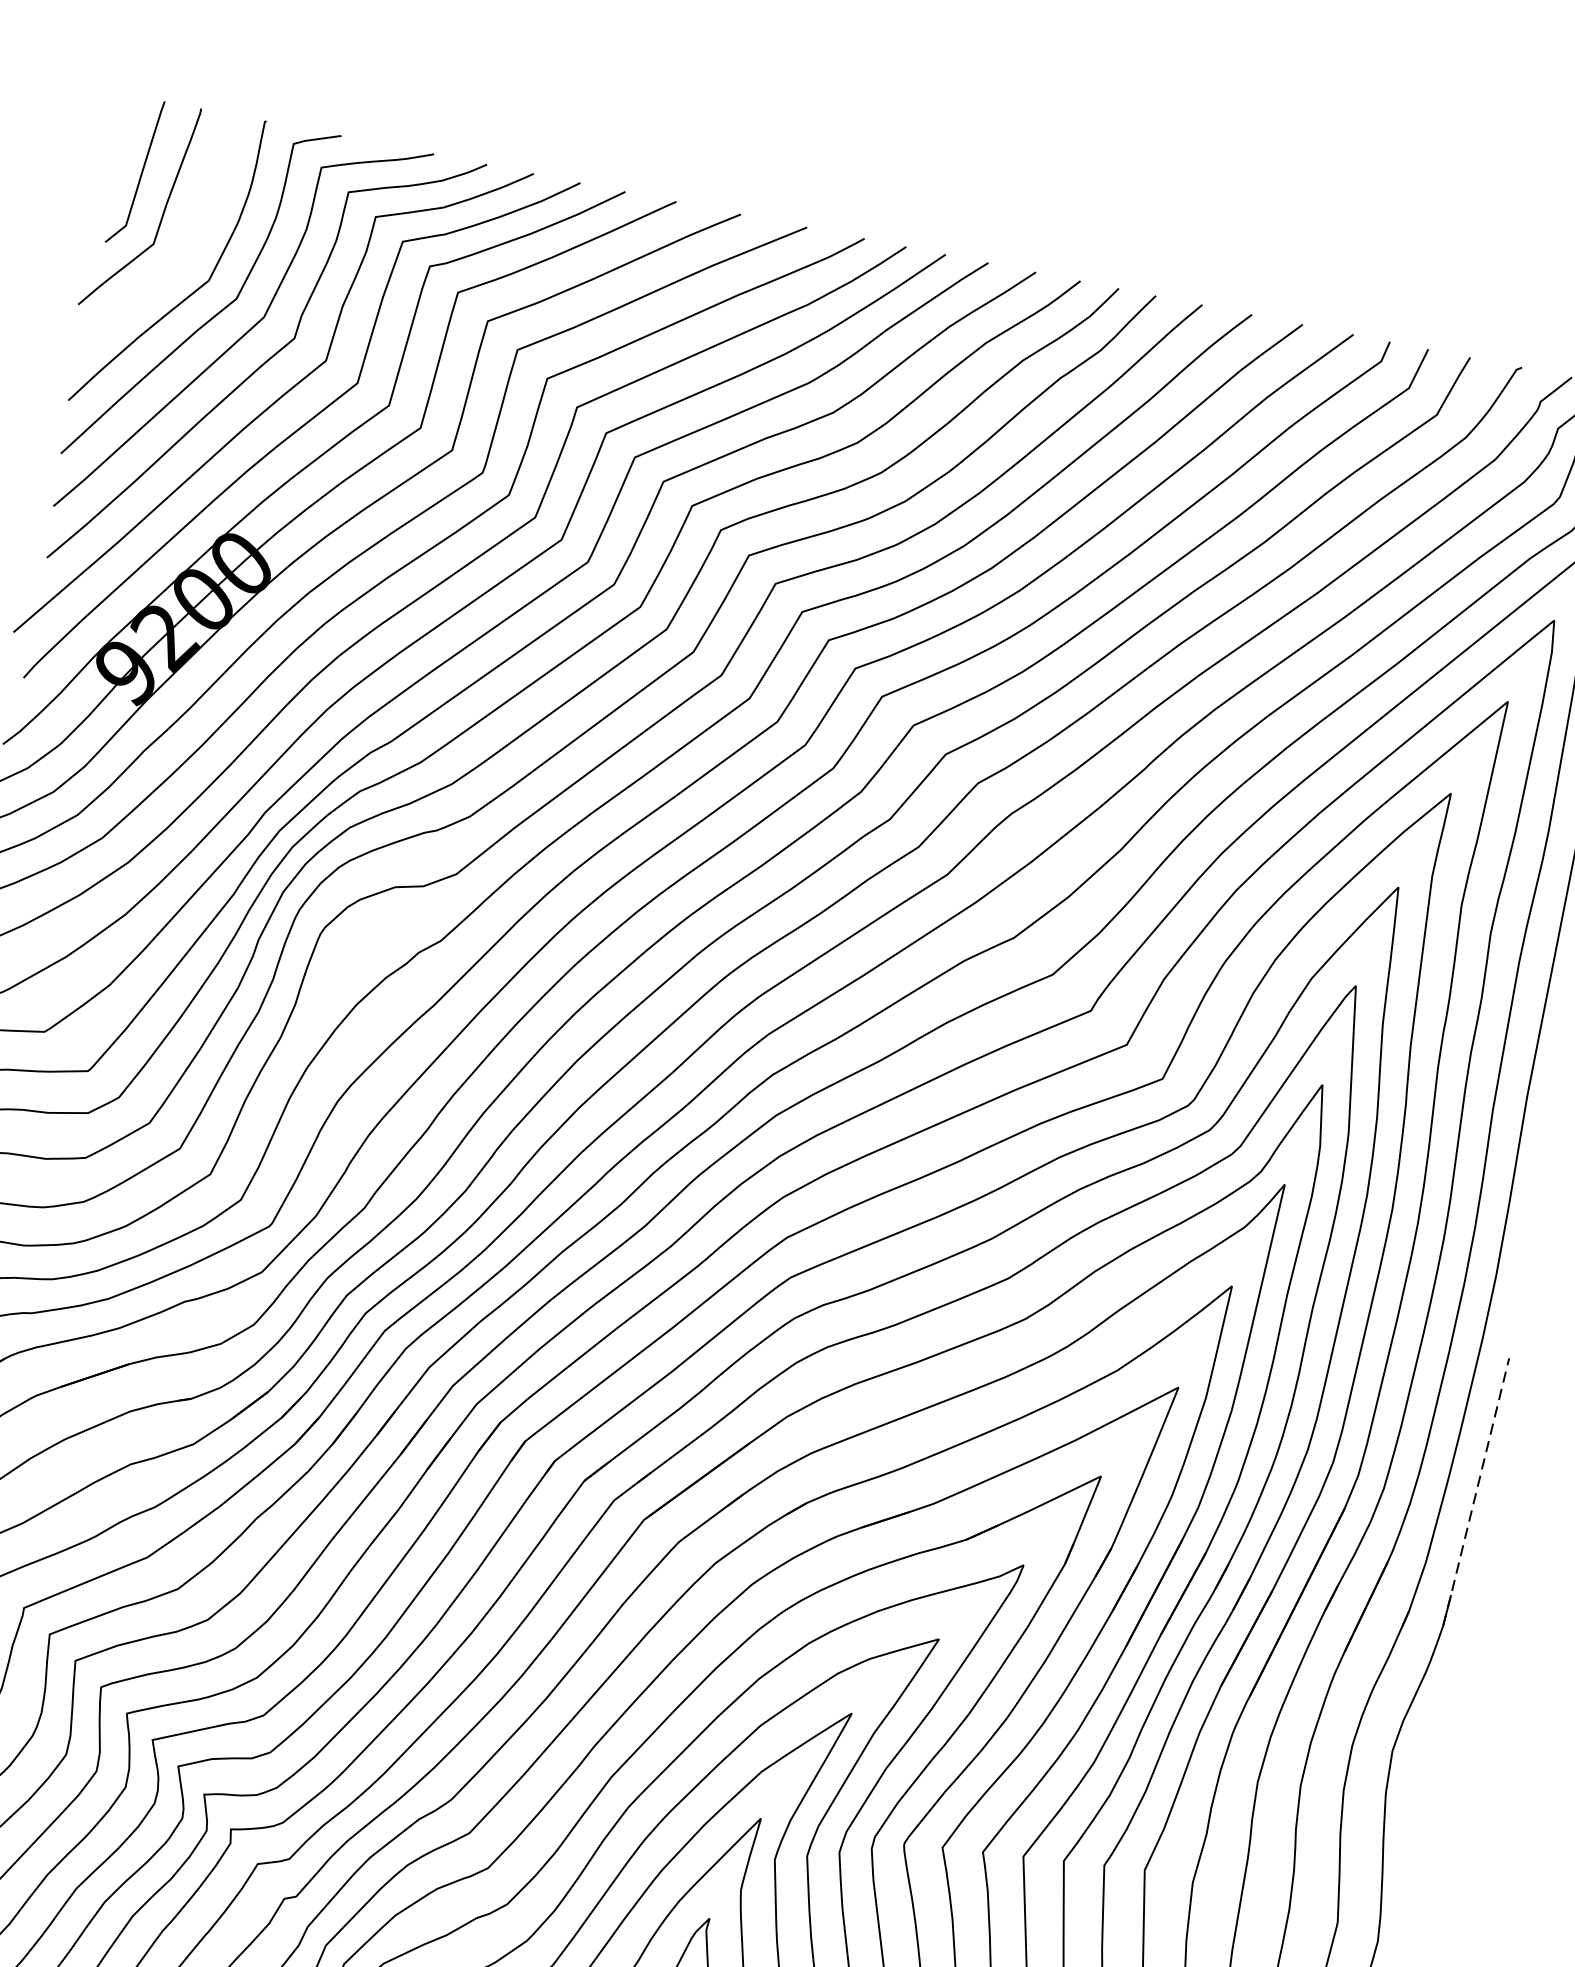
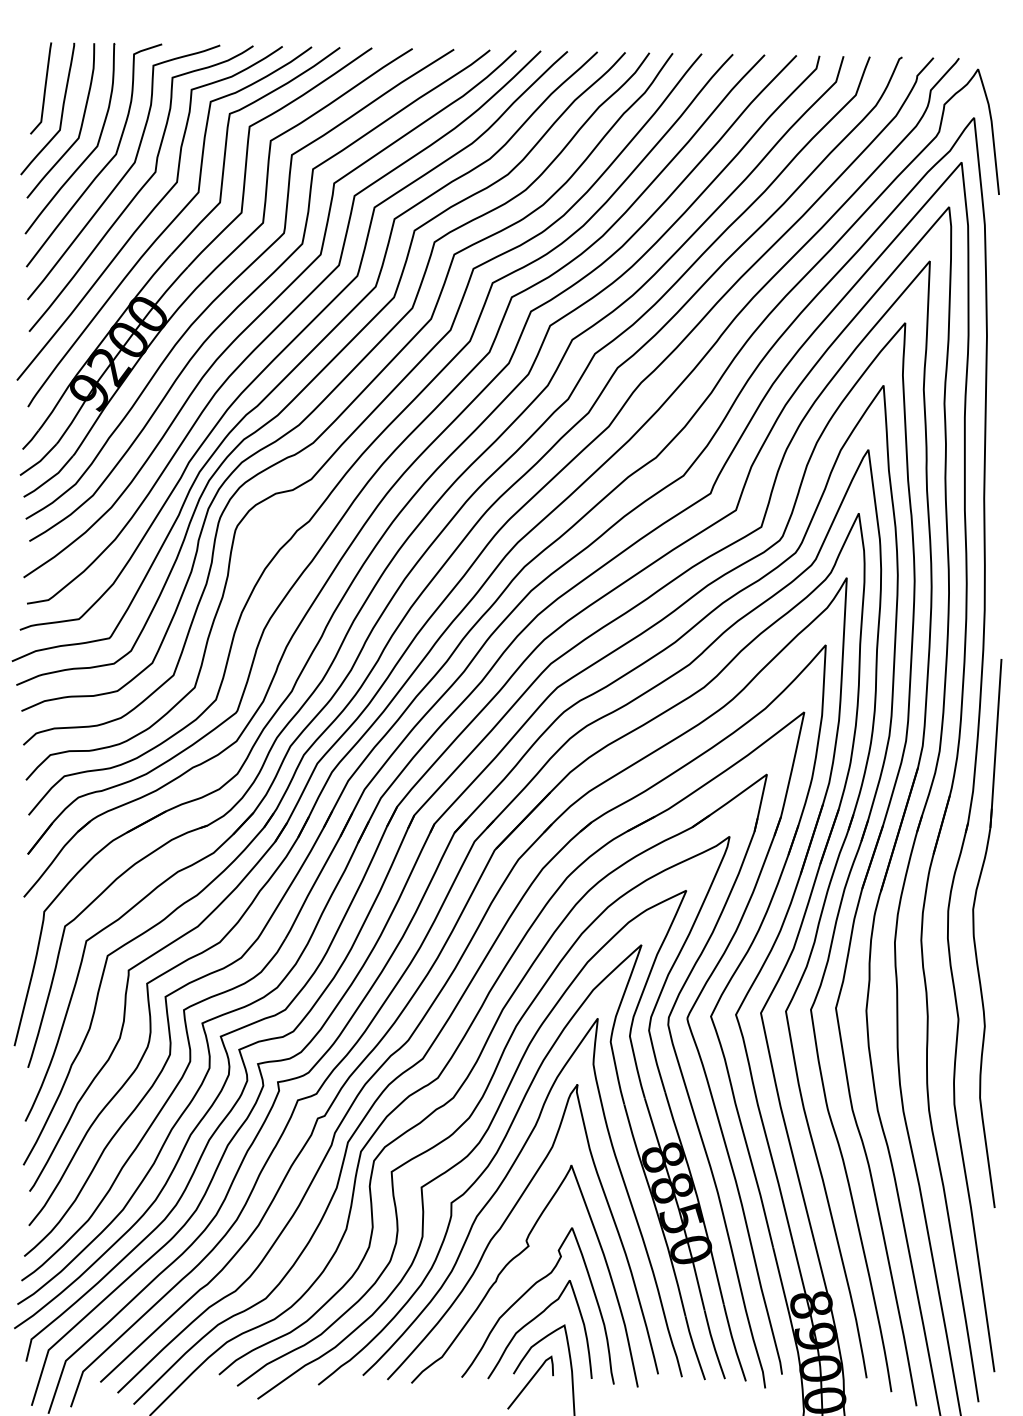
curve: (187, 242) -> (80, 125), added
line: (1477, 1492) -> (996, 743), dashed -> solid

